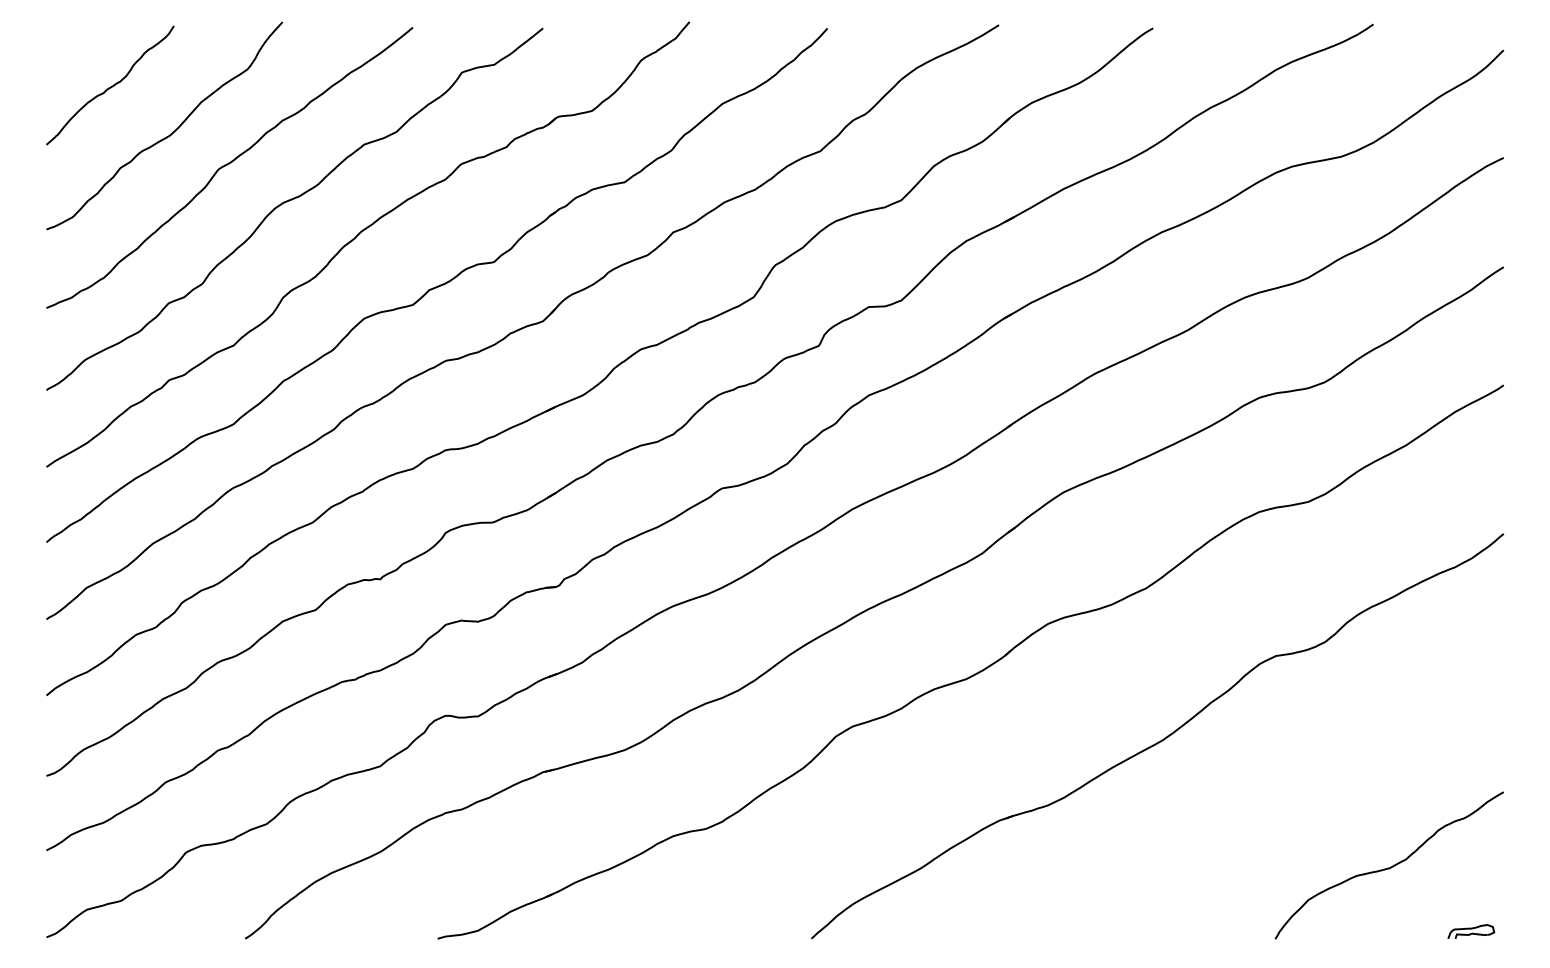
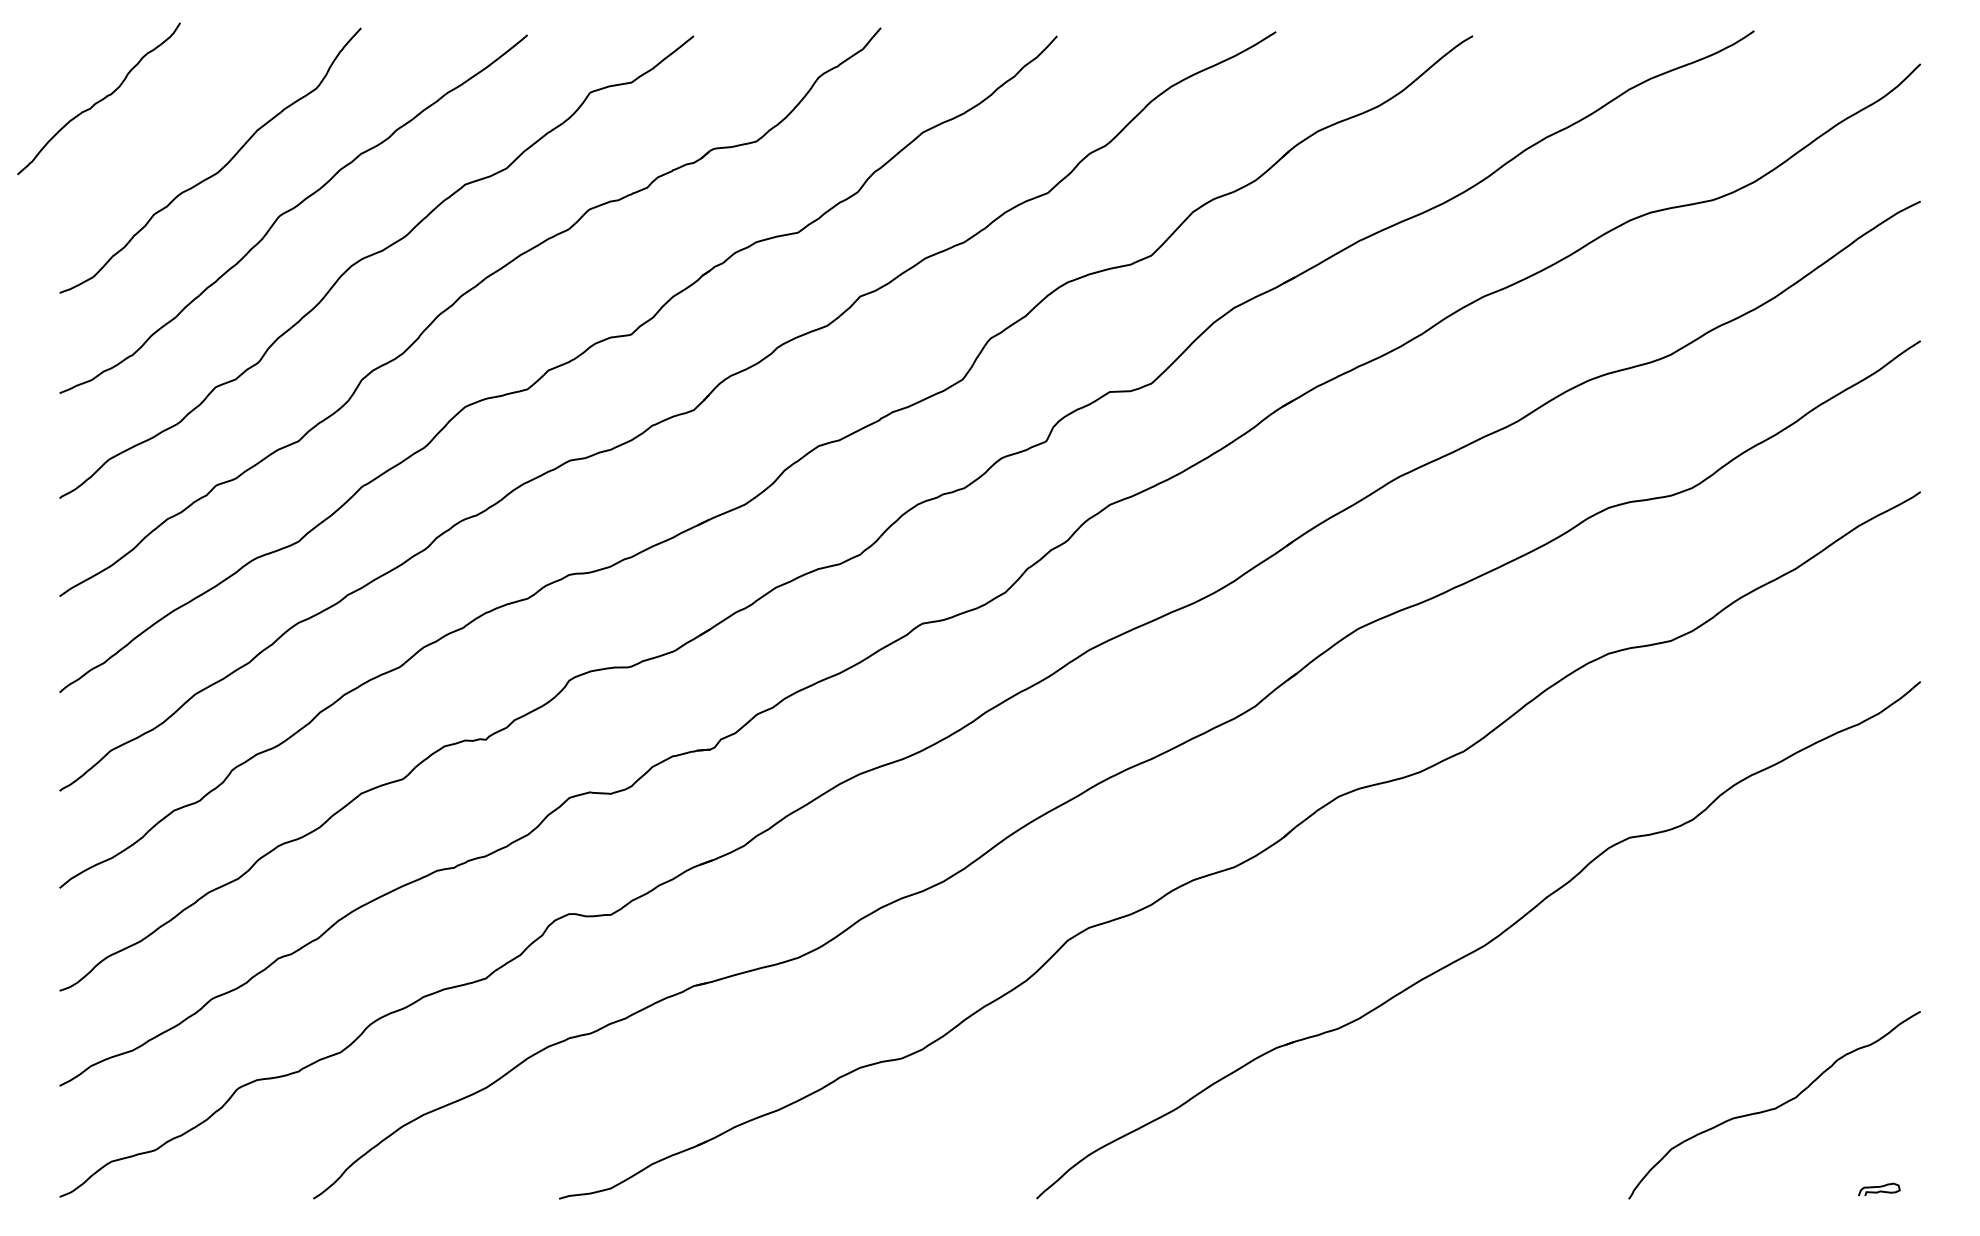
curve: (111, 85) -> (100, 98), moved
part: (1471, 931) -> (1879, 1189), size x0.7

